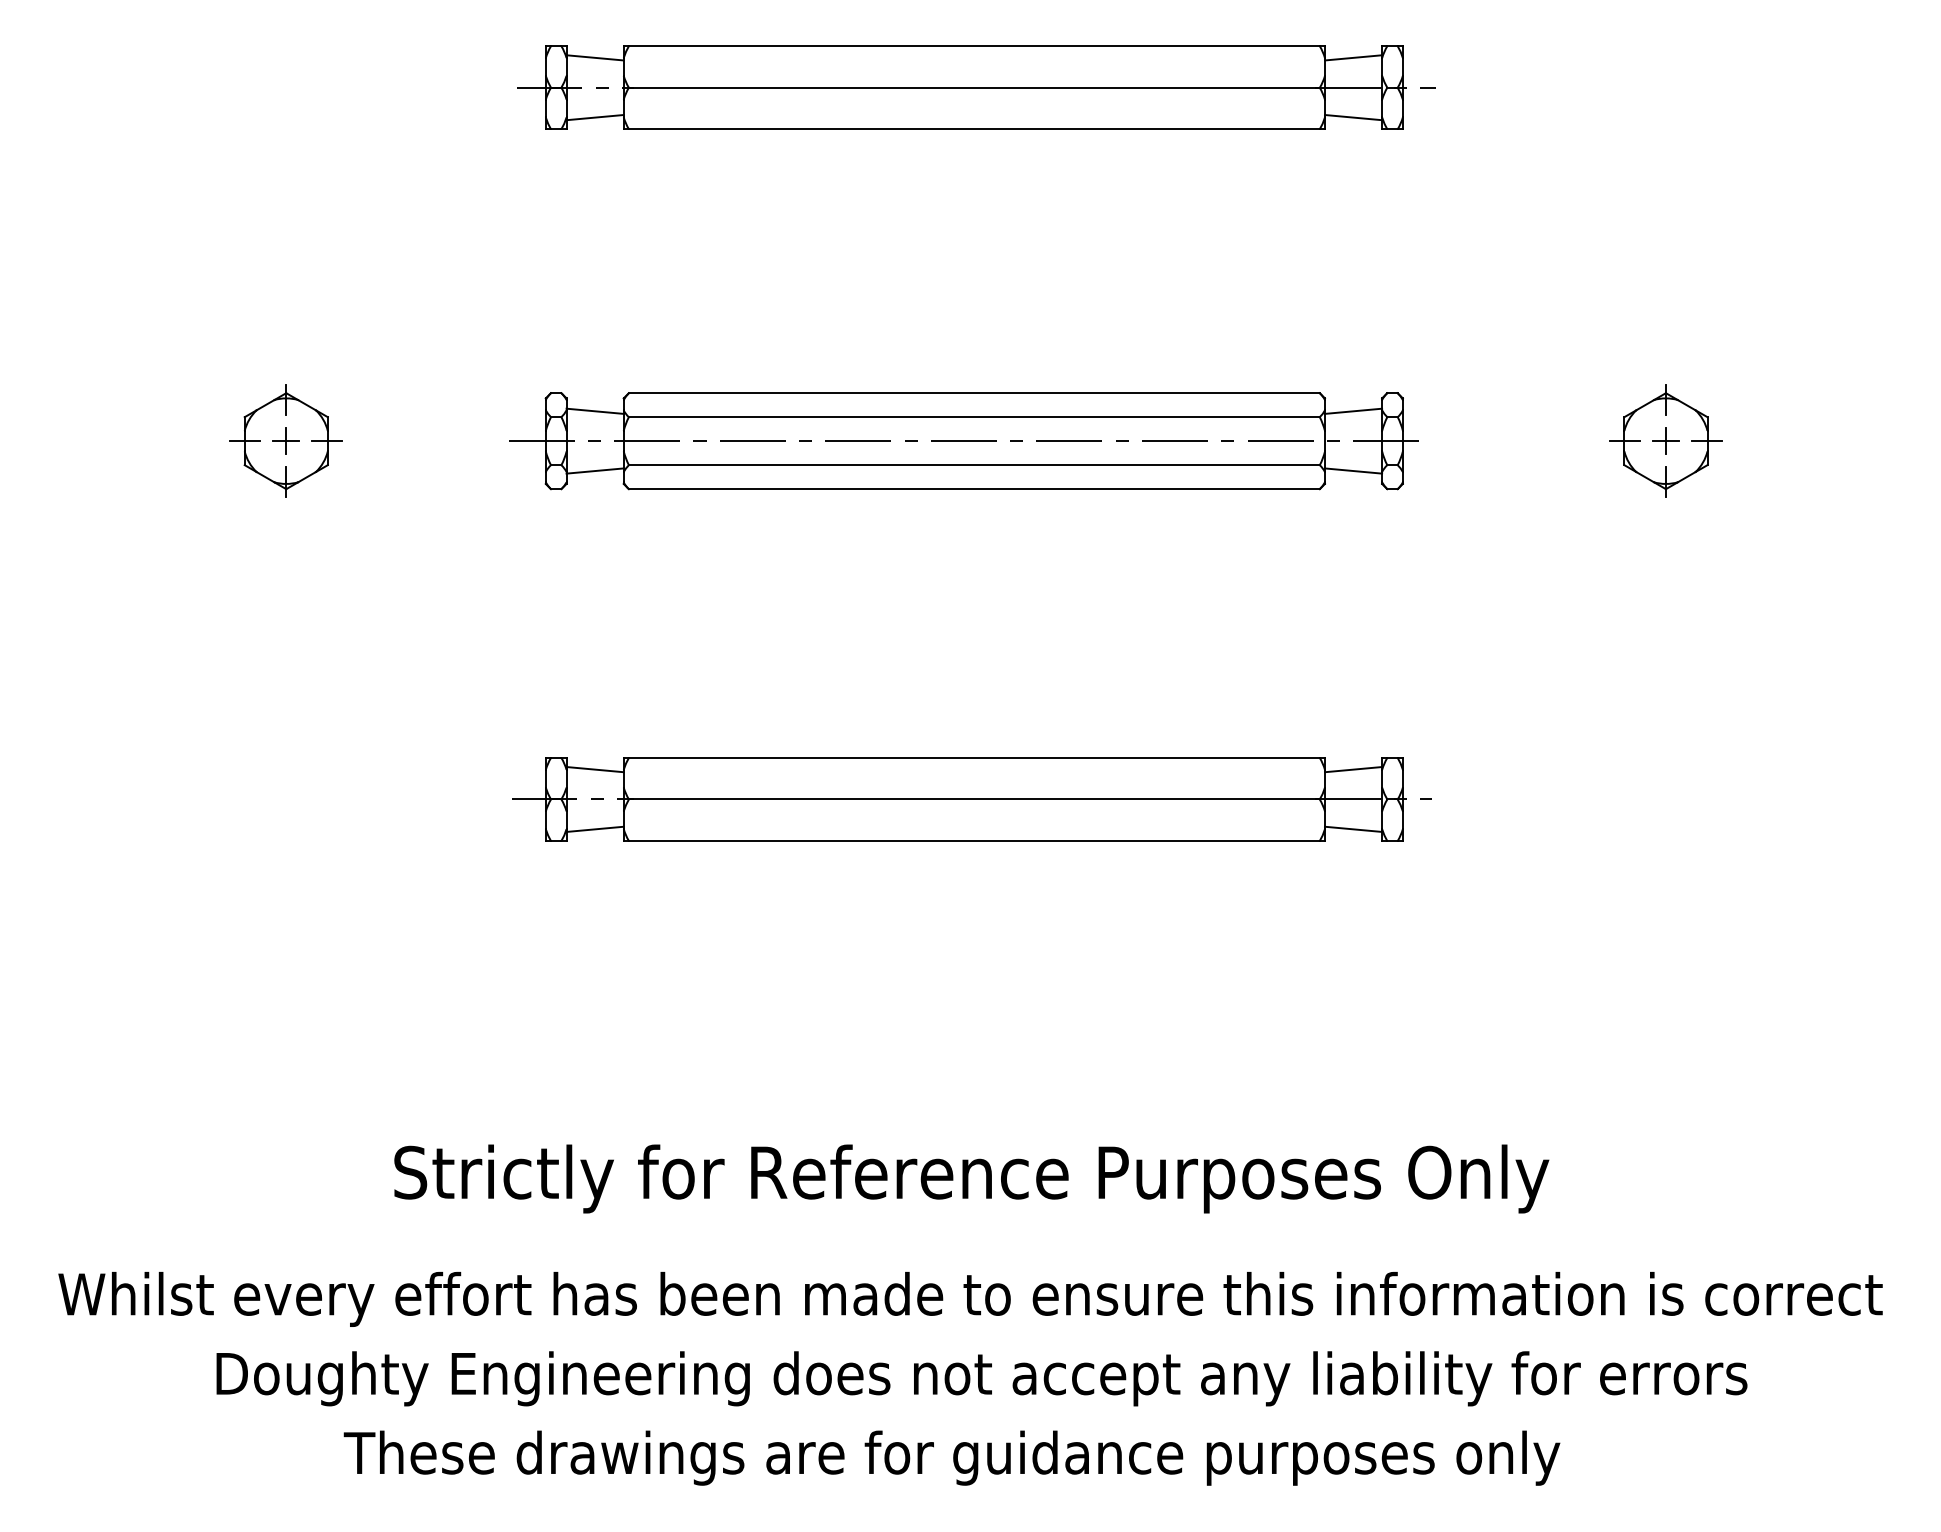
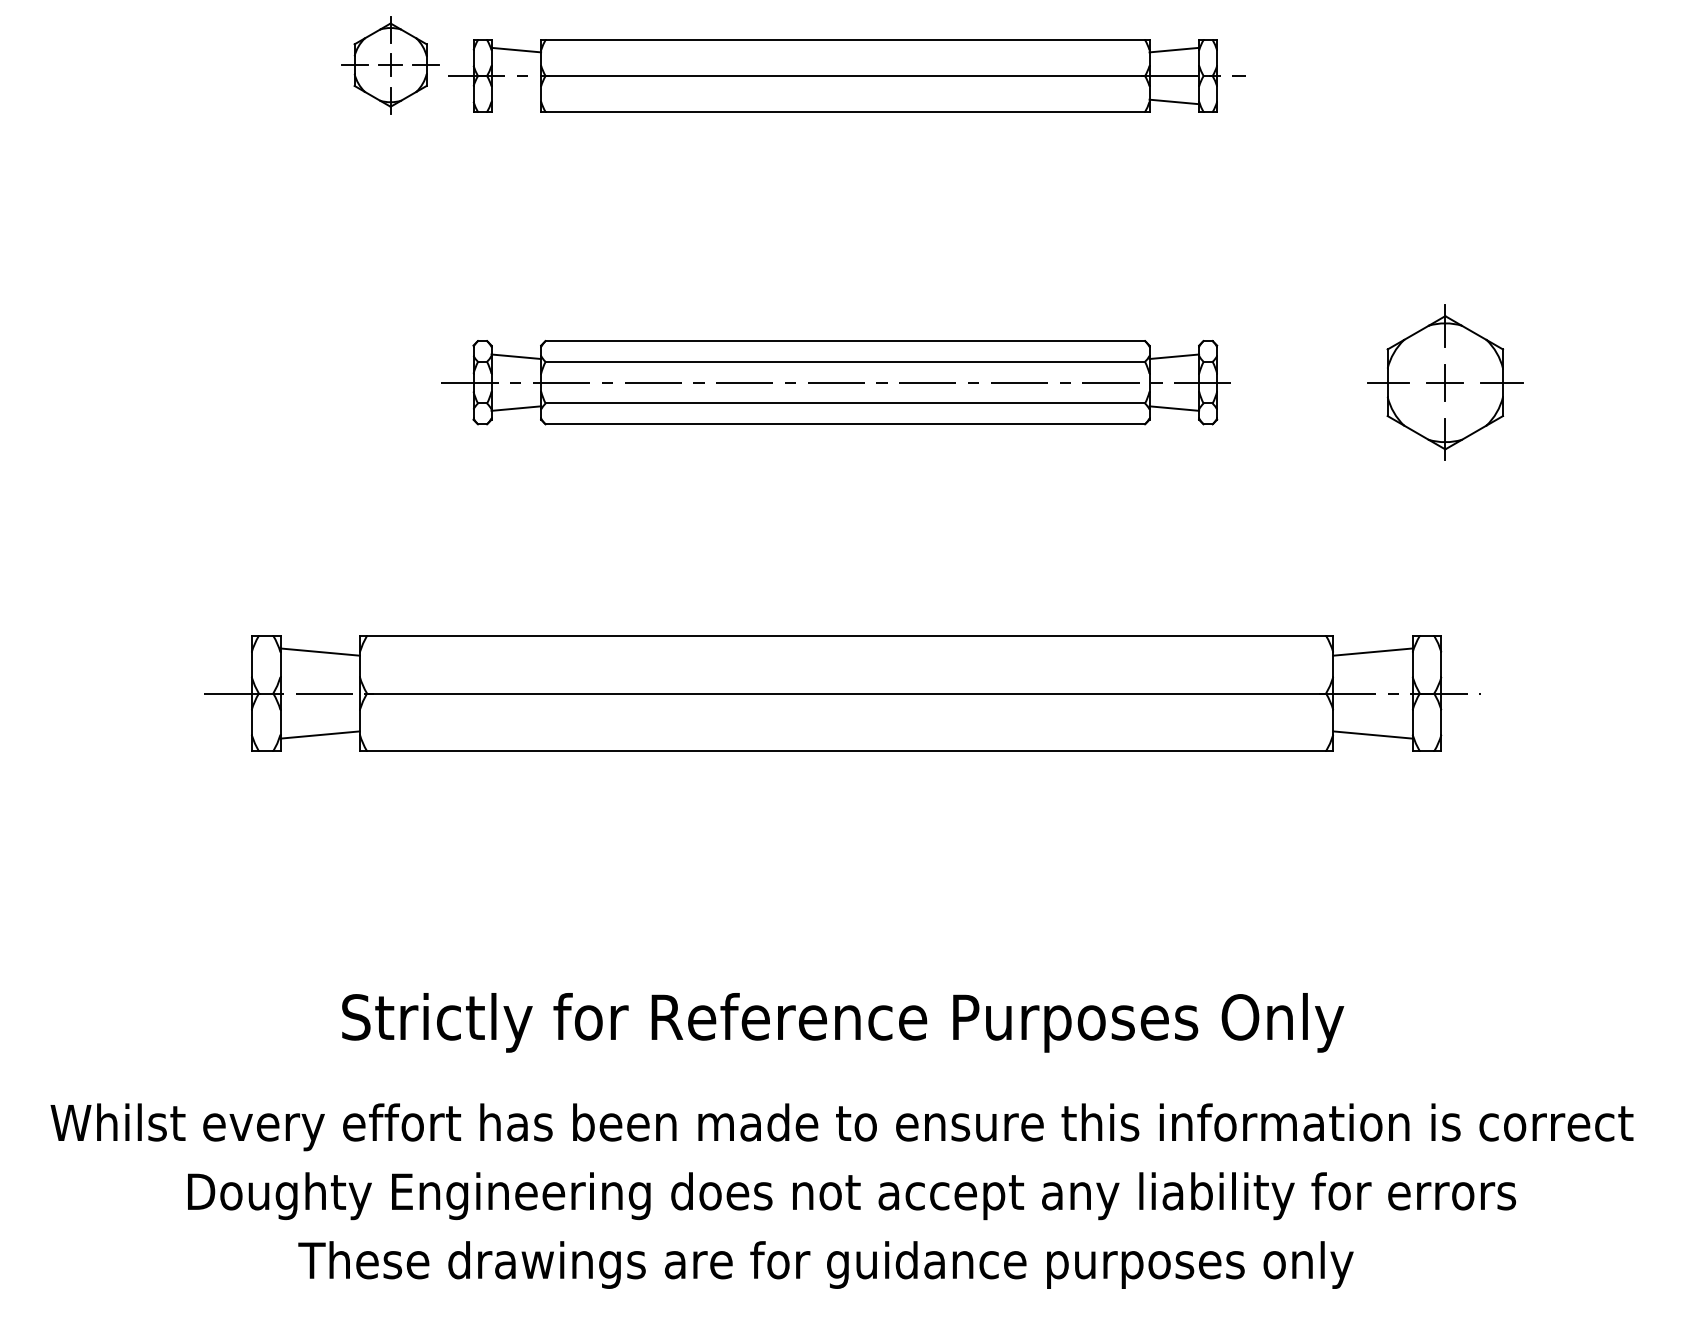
line: (594, 117) -> (515, 101), removed
part: (285, 440) -> (389, 64), moved
part: (1665, 440) -> (1444, 382), size x1.6
part: (971, 799) -> (842, 693), size x1.6

